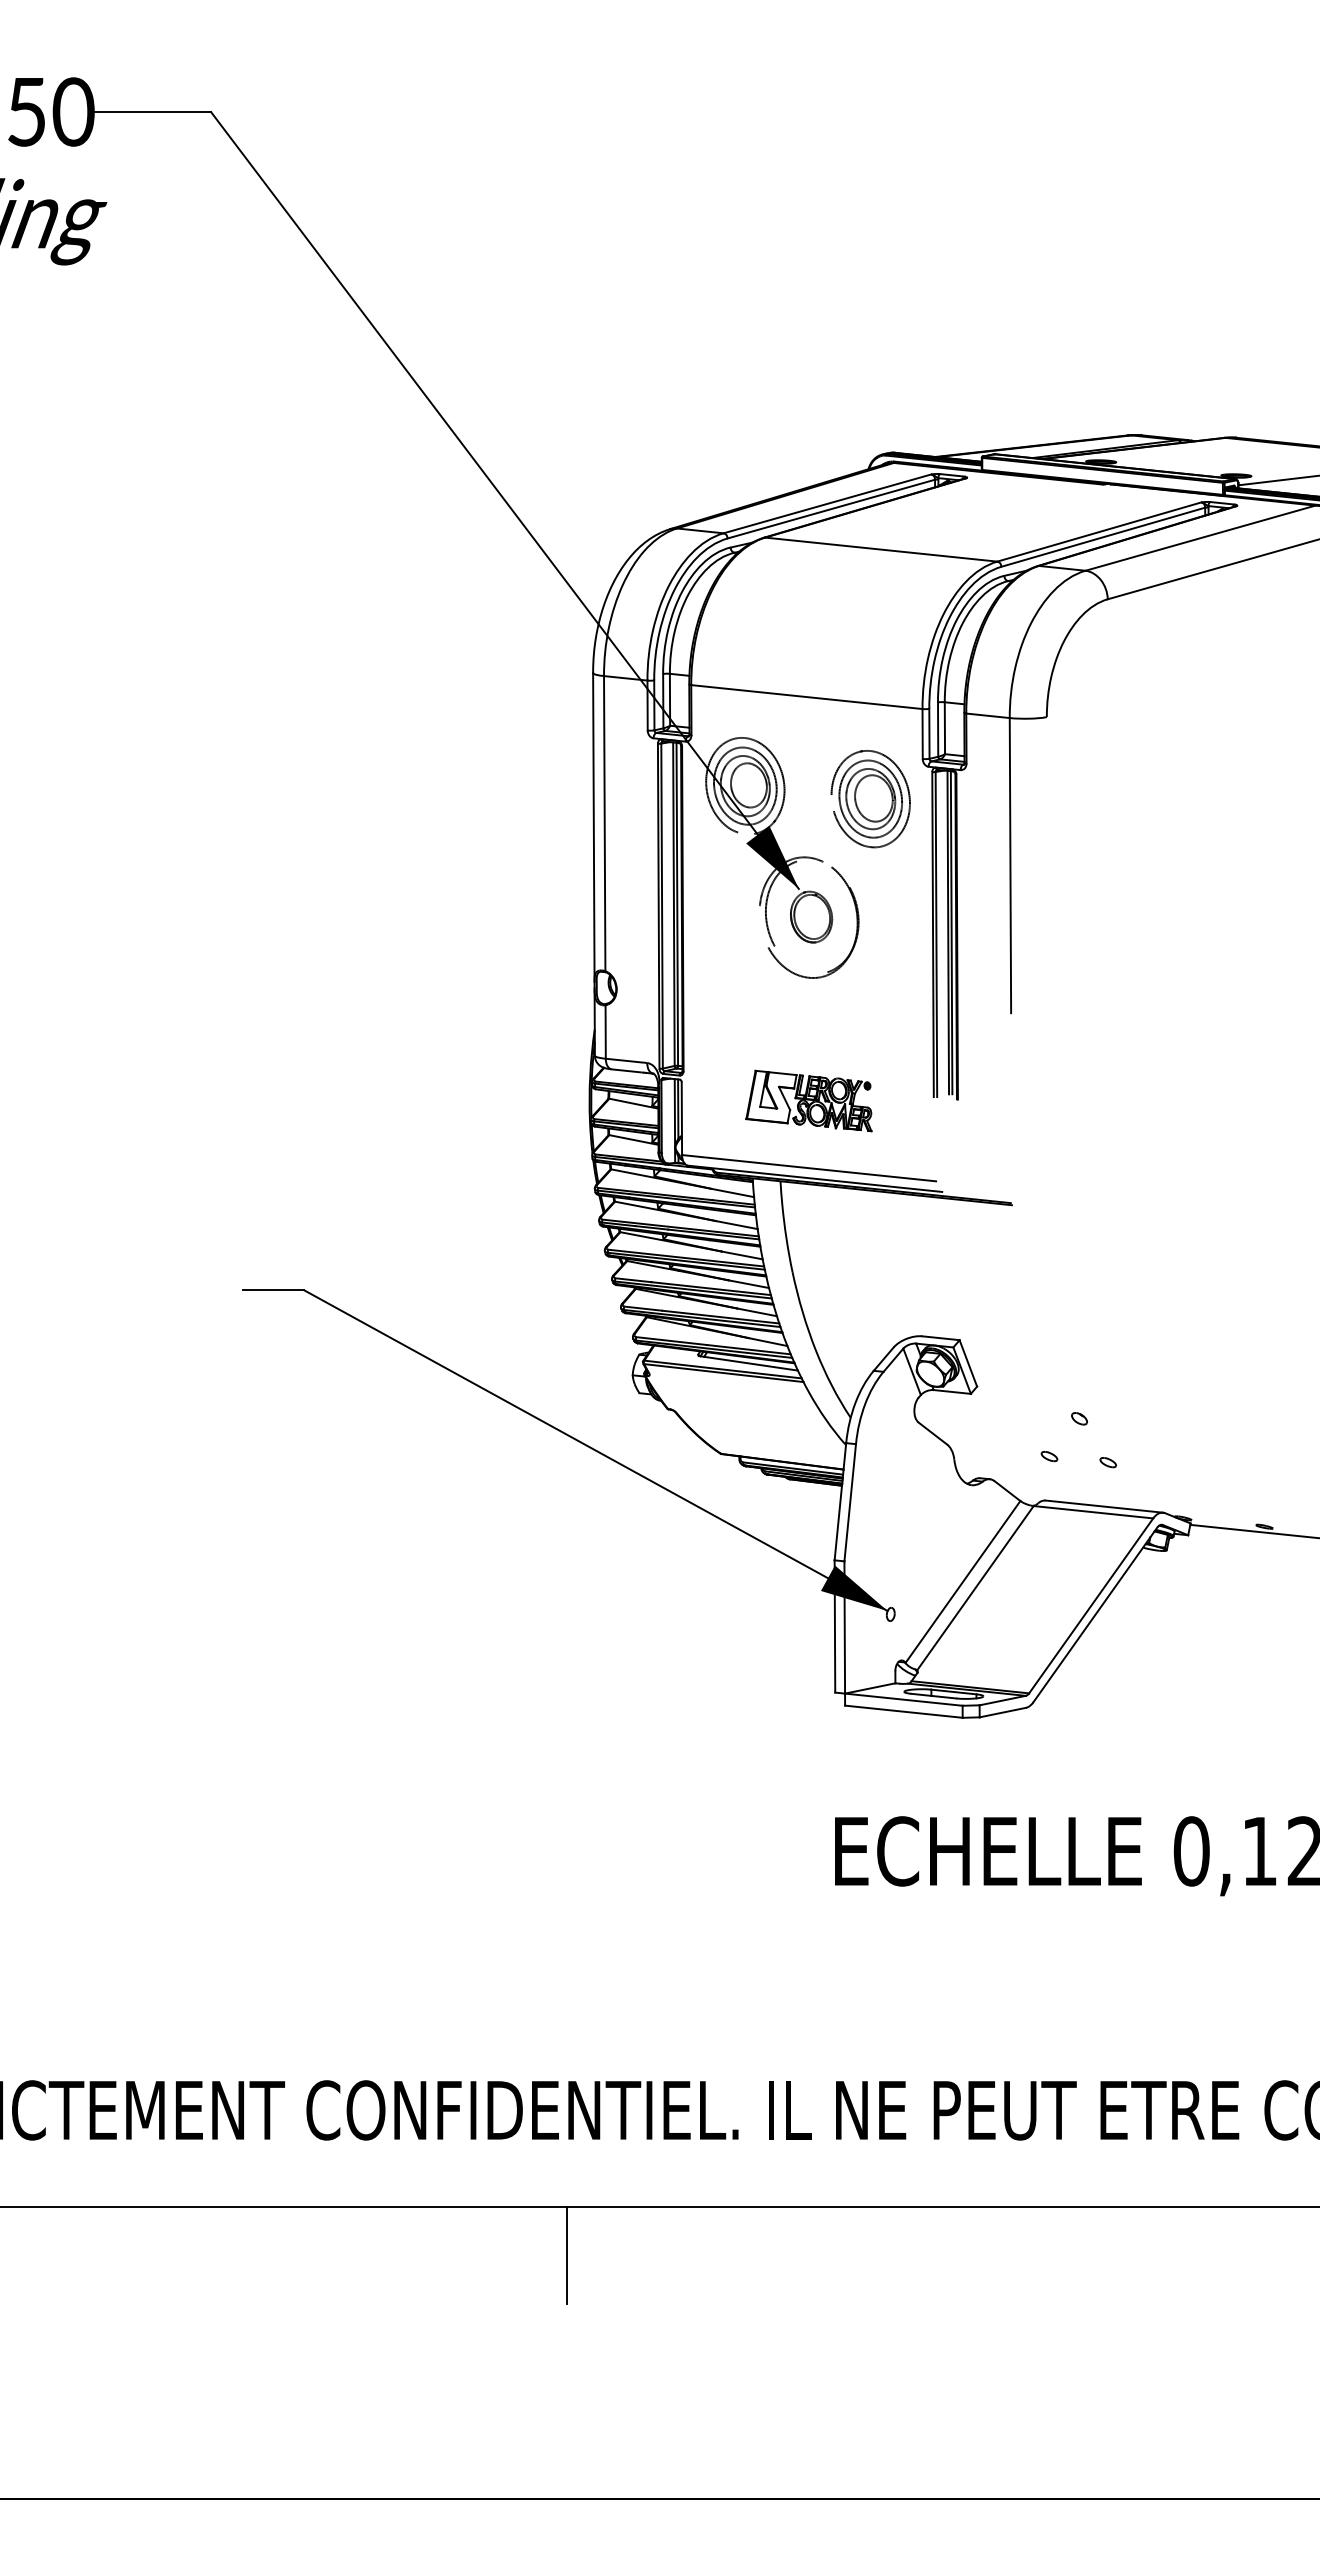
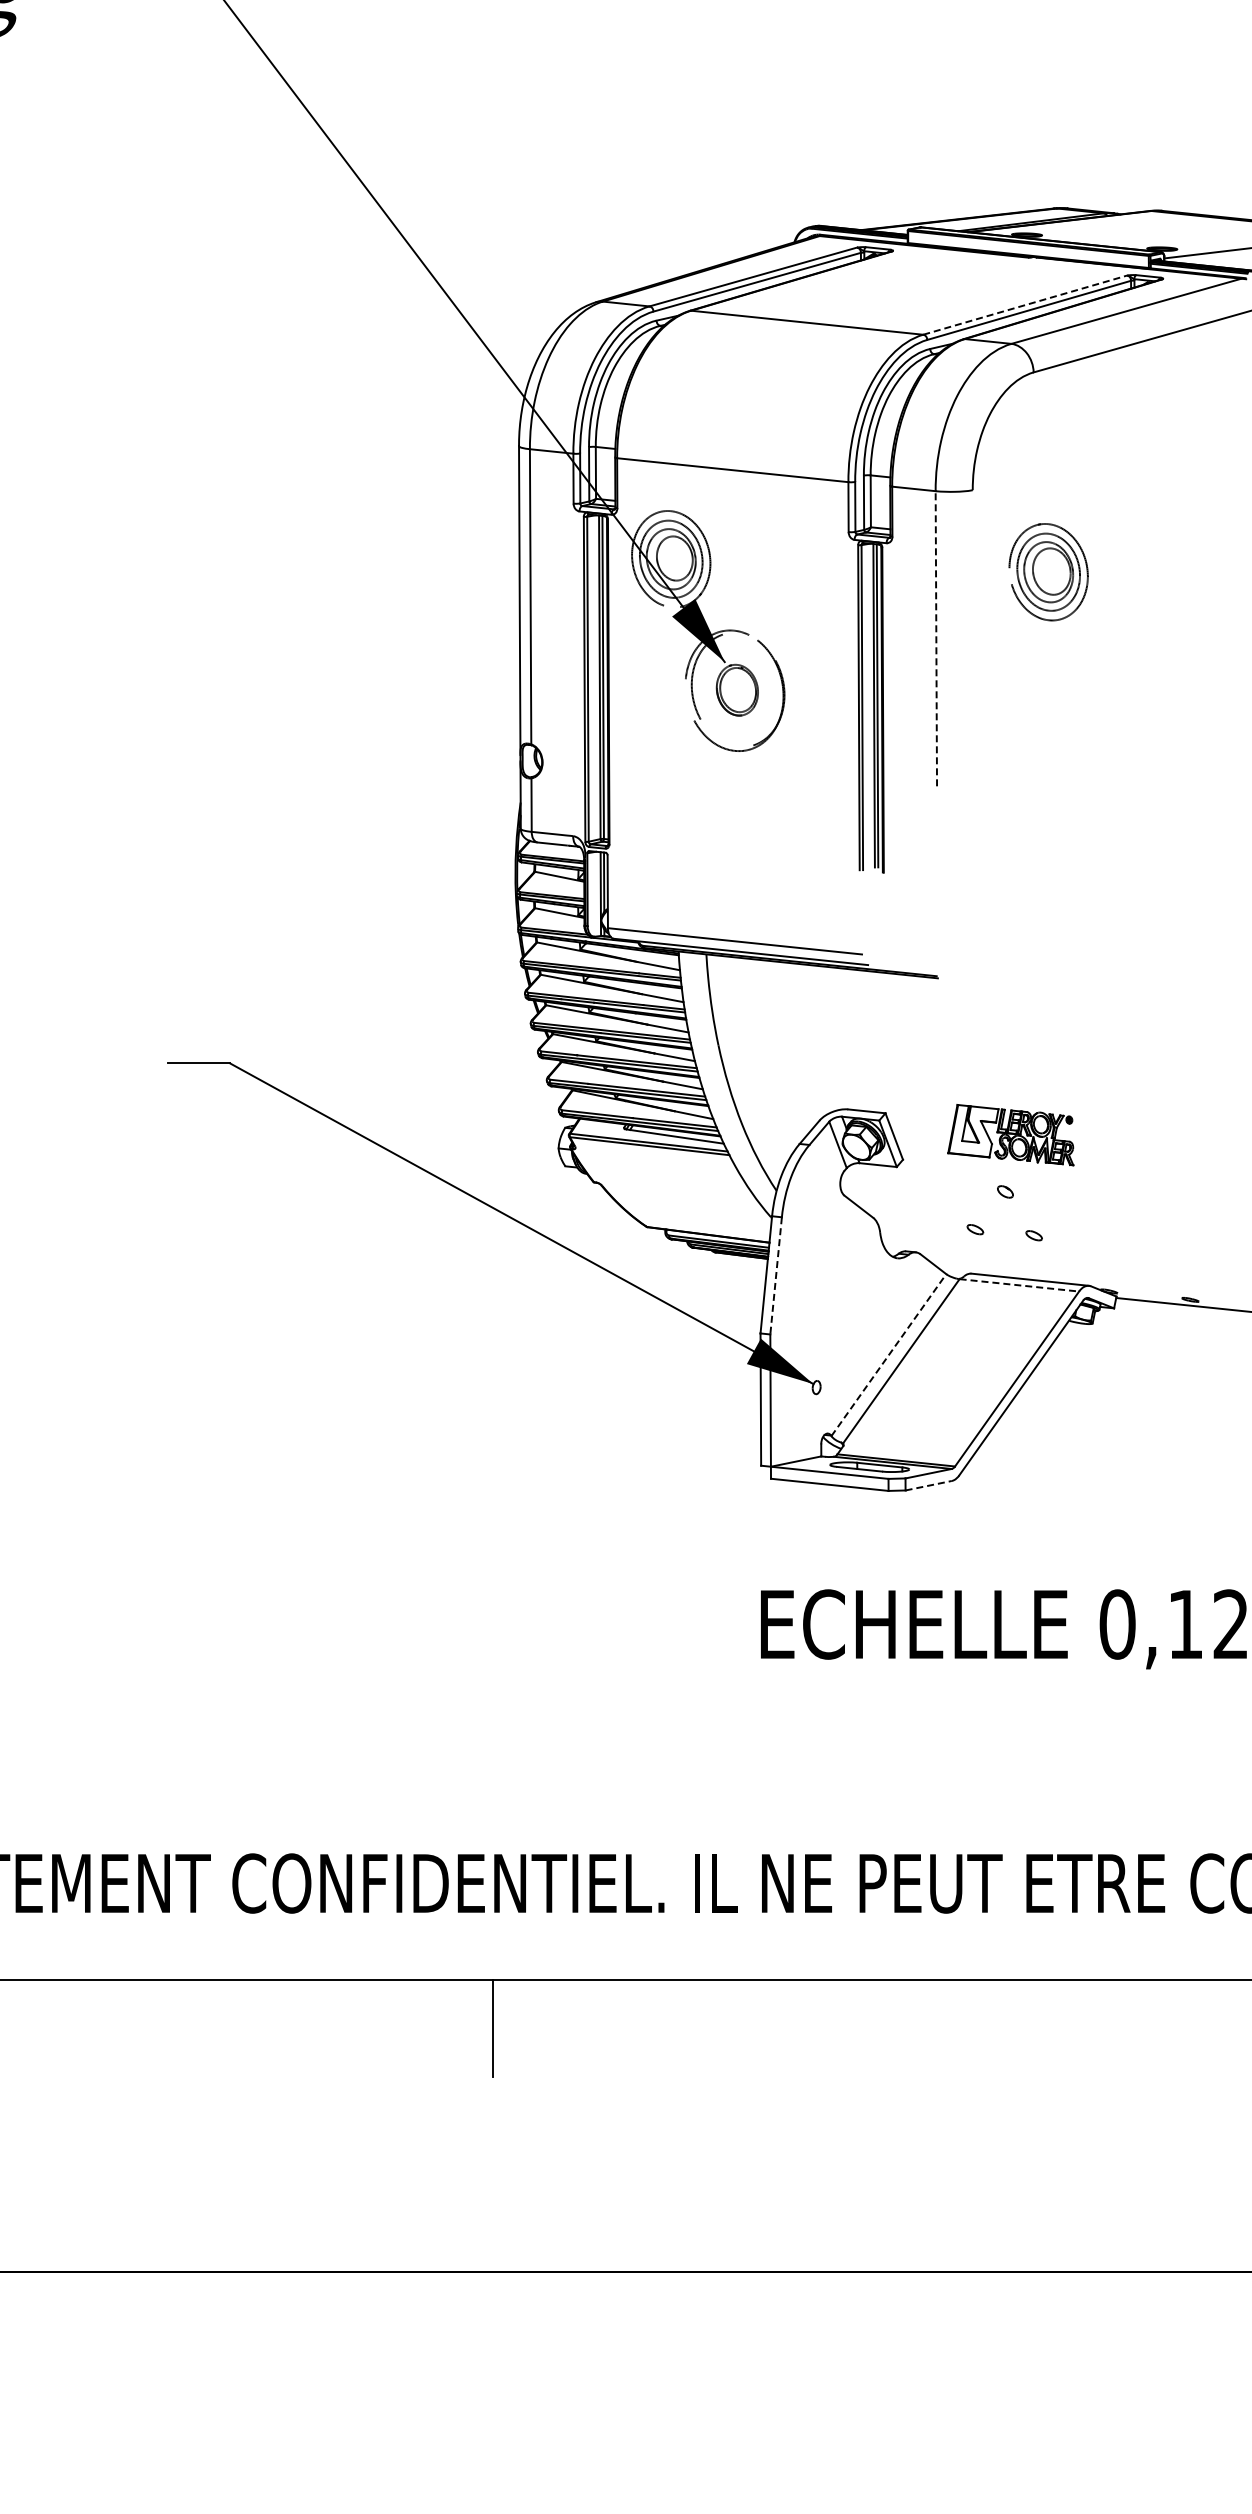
line: (1099, 531) -> (1025, 304), solid -> dashed
part: (870, 799) -> (1048, 572), moved
line: (1010, 865) -> (936, 638), solid -> dashed
part: (808, 1100) -> (1010, 1134), moved
line: (850, 1502) -> (776, 1275), solid -> dashed
line: (1093, 1512) -> (1019, 1285), solid -> dashed
line: (963, 1581) -> (889, 1354), solid -> dashed
line: (1002, 1712) -> (928, 1485), solid -> dashed

